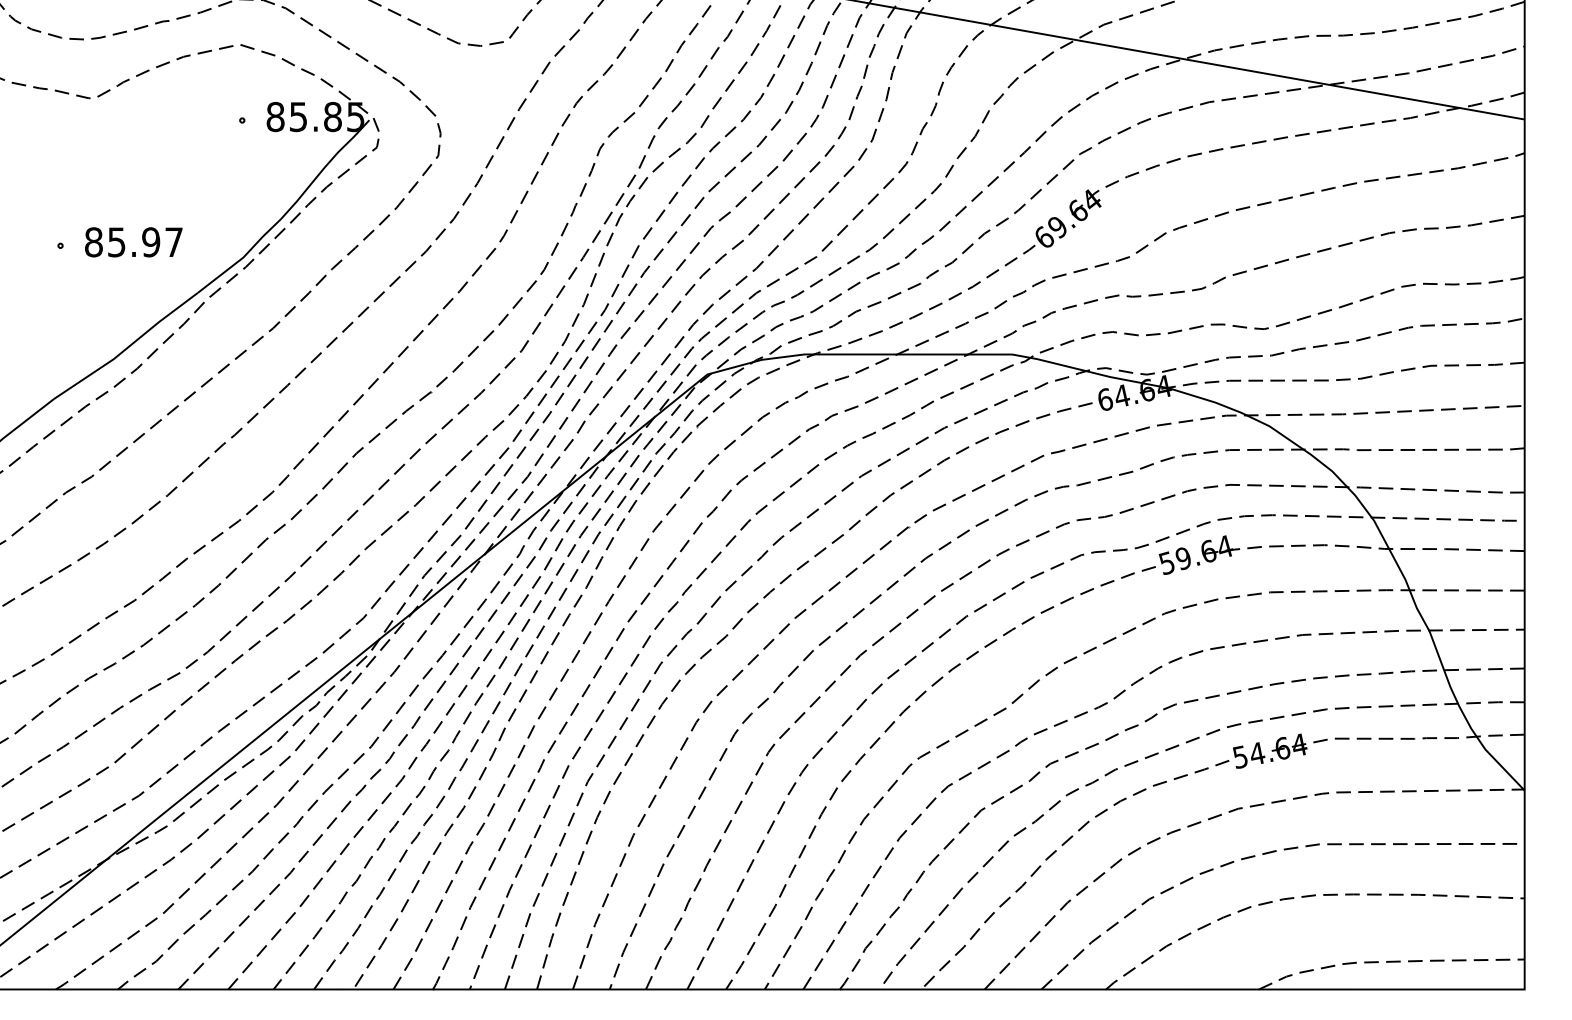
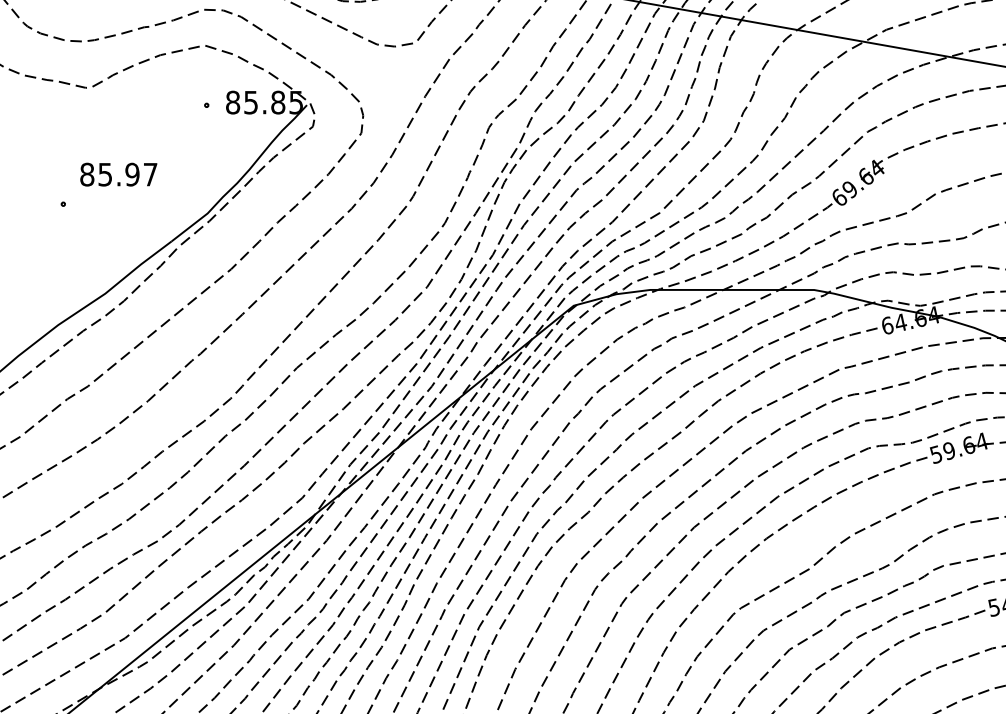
text: (133, 242) -> (118, 174), moved

